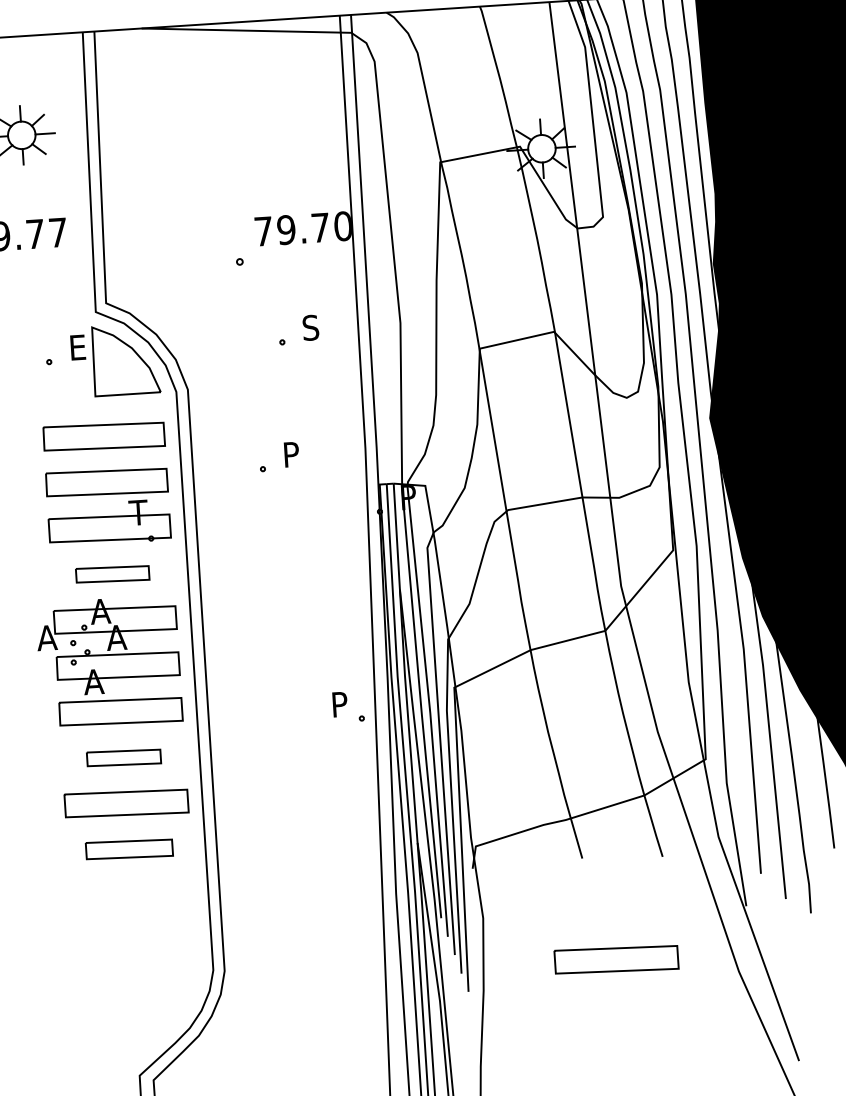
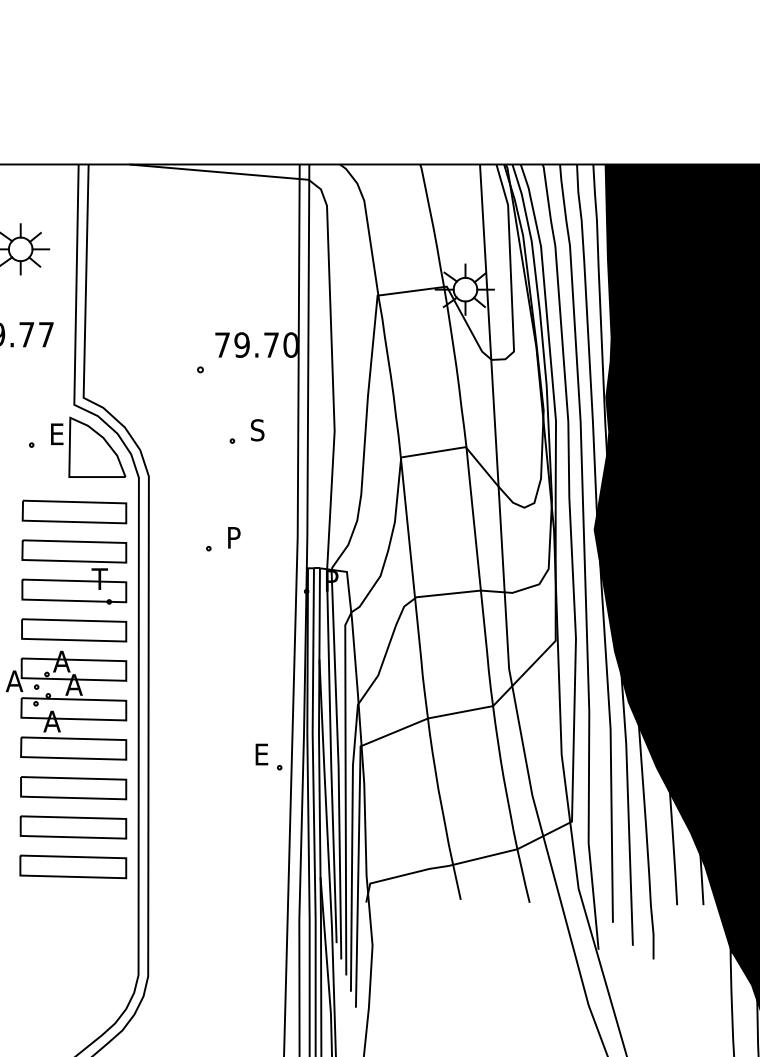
part: (112, 574) -> (74, 630), size x1.67
text: (342, 704) -> (263, 754), P -> E
part: (123, 758) -> (73, 788), size x1.67
part: (129, 848) -> (73, 866), size x1.43
part: (616, 959) -> (484, 988), removed

